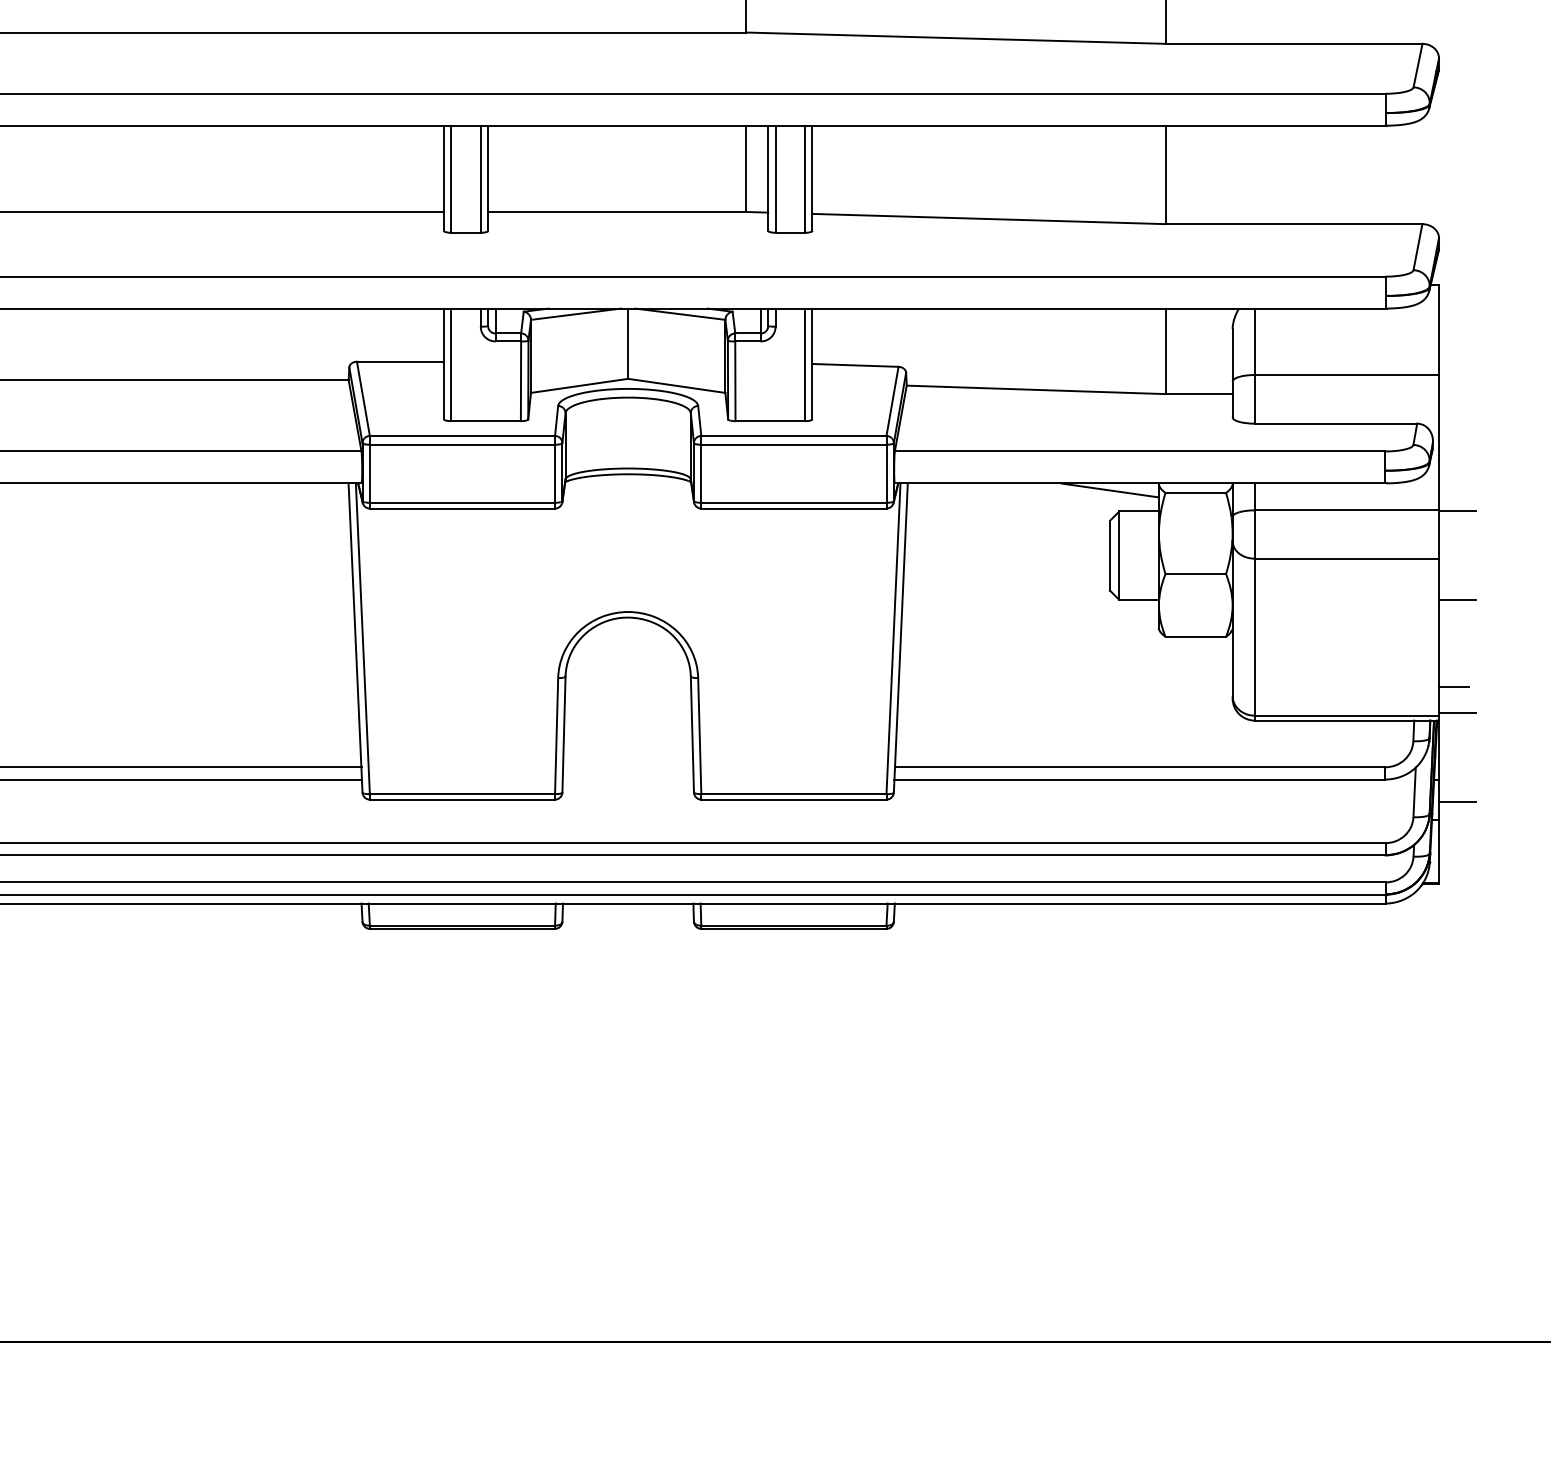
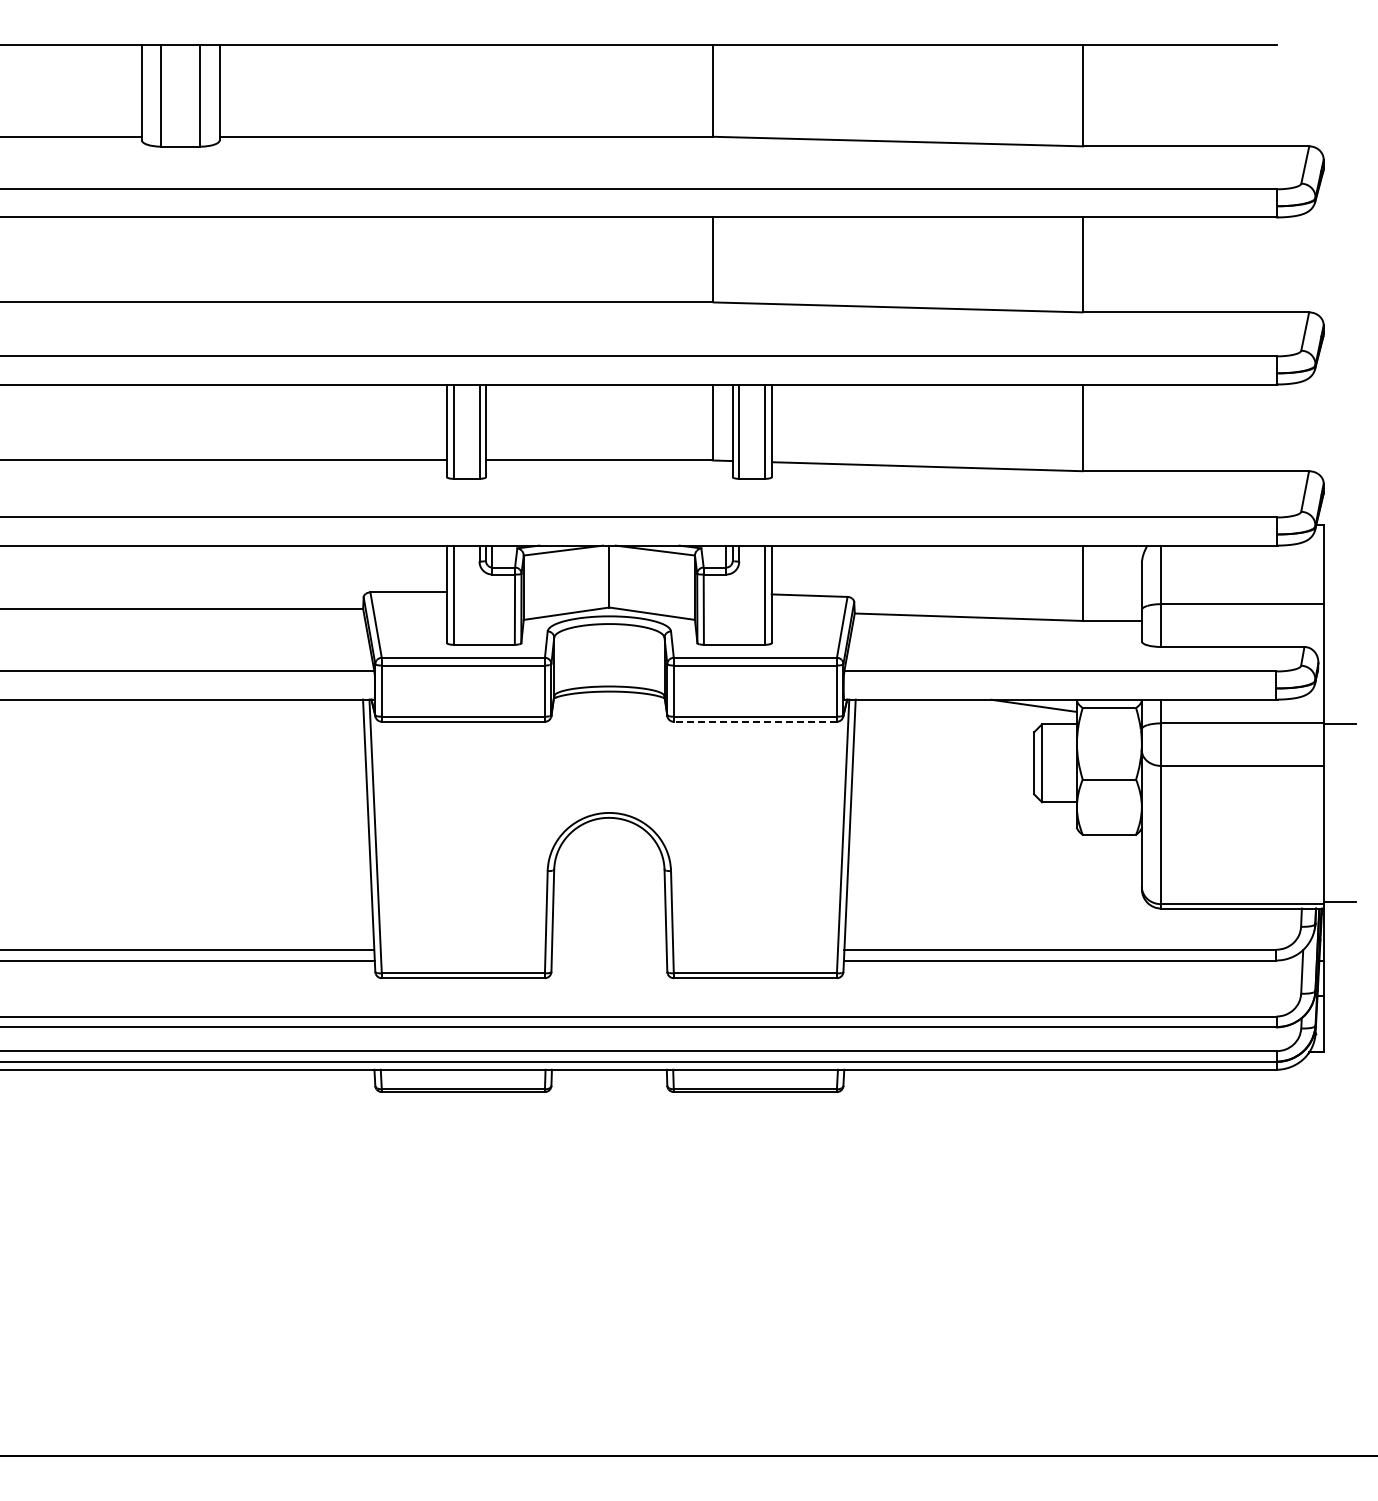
line: (794, 508) -> (755, 721), solid -> dashed
line: (1456, 600) -> (1339, 802), removed
line: (1453, 686) -> (1336, 878), removed
line: (1456, 802) -> (1339, 980), removed

